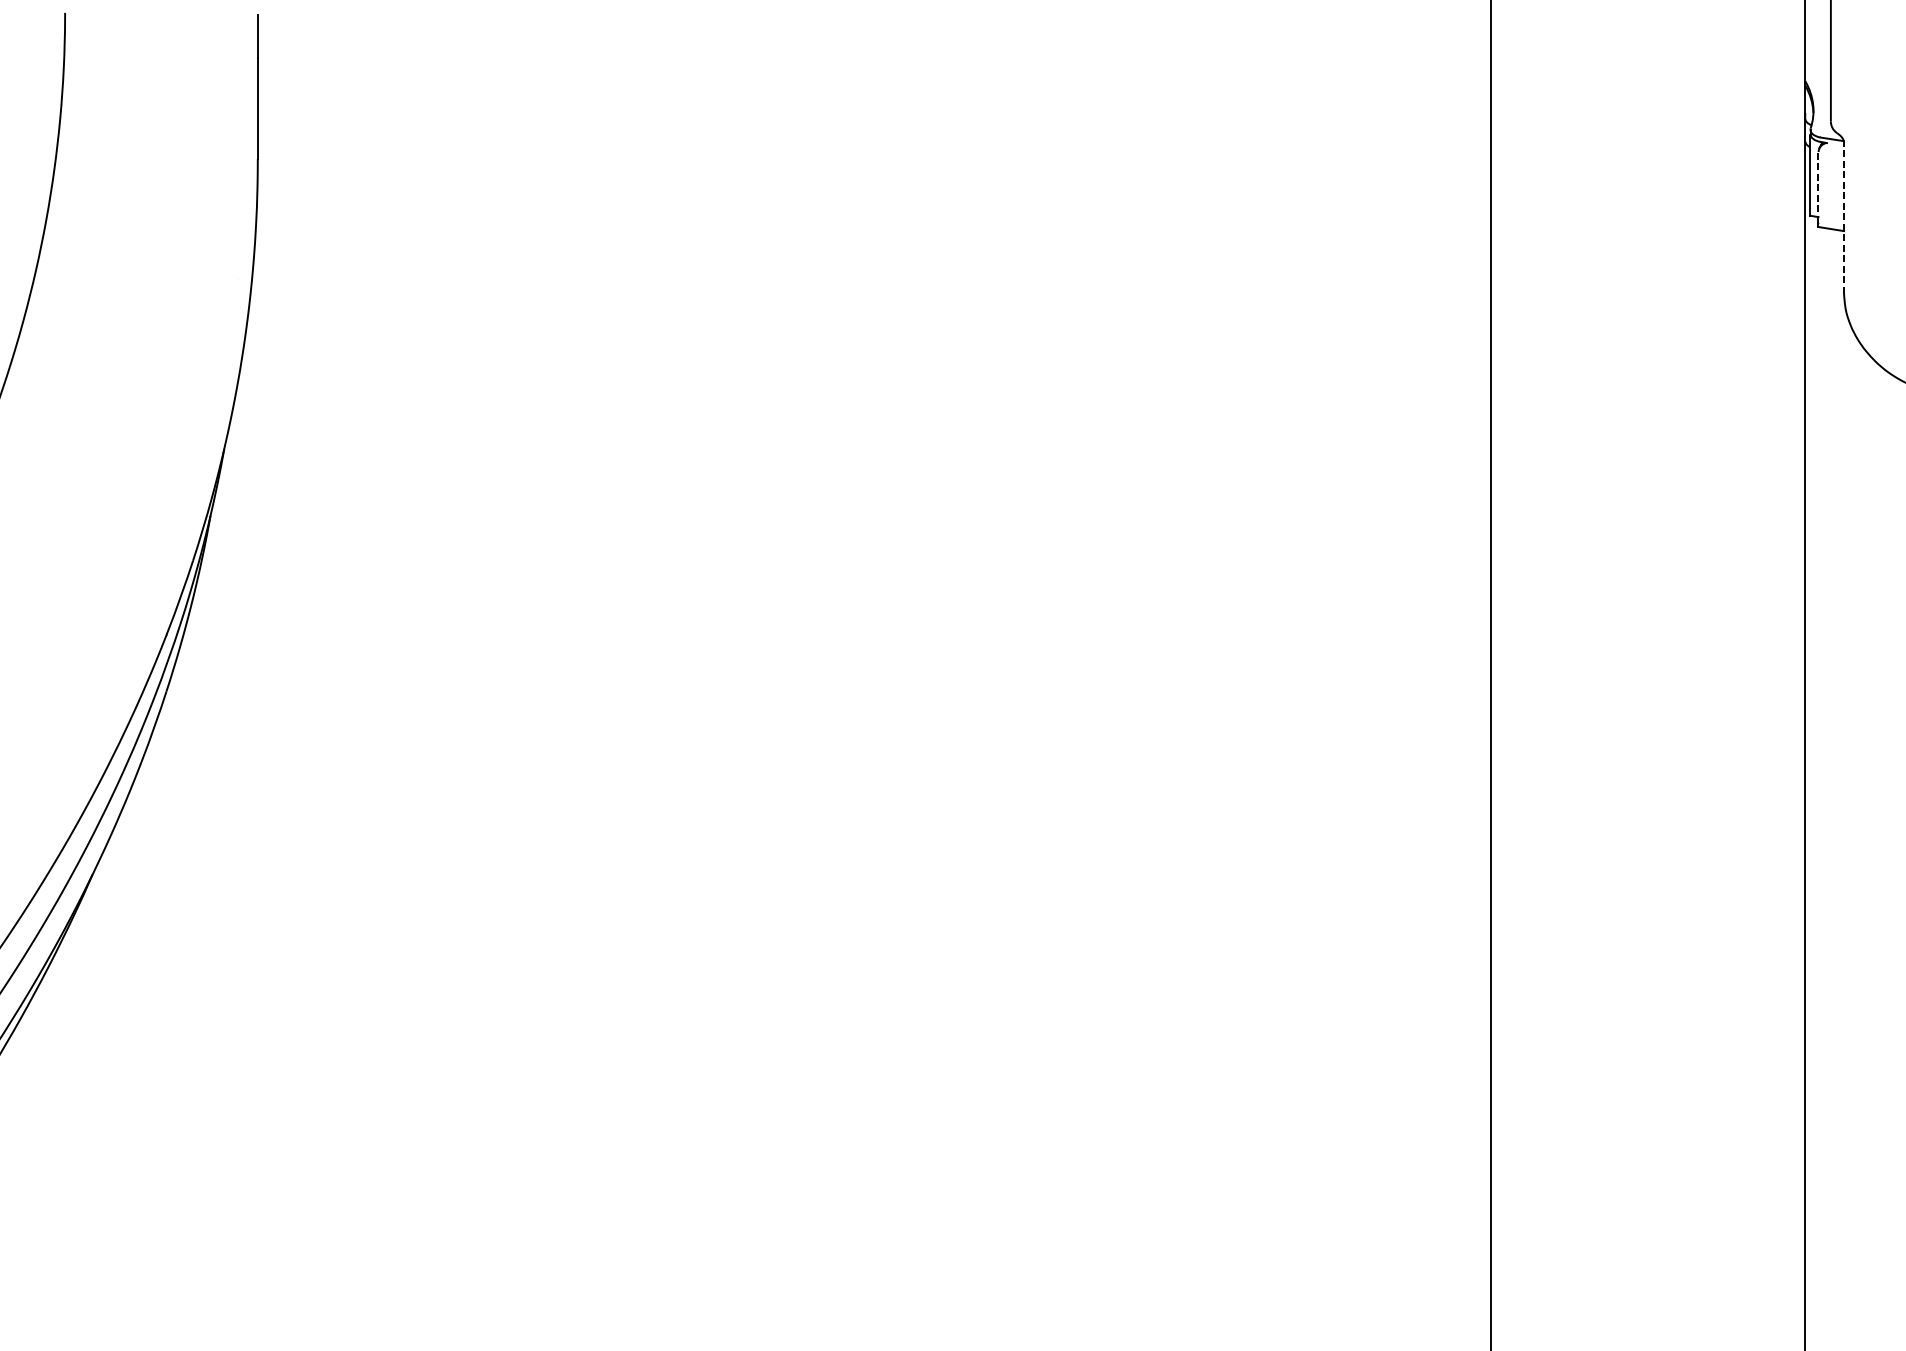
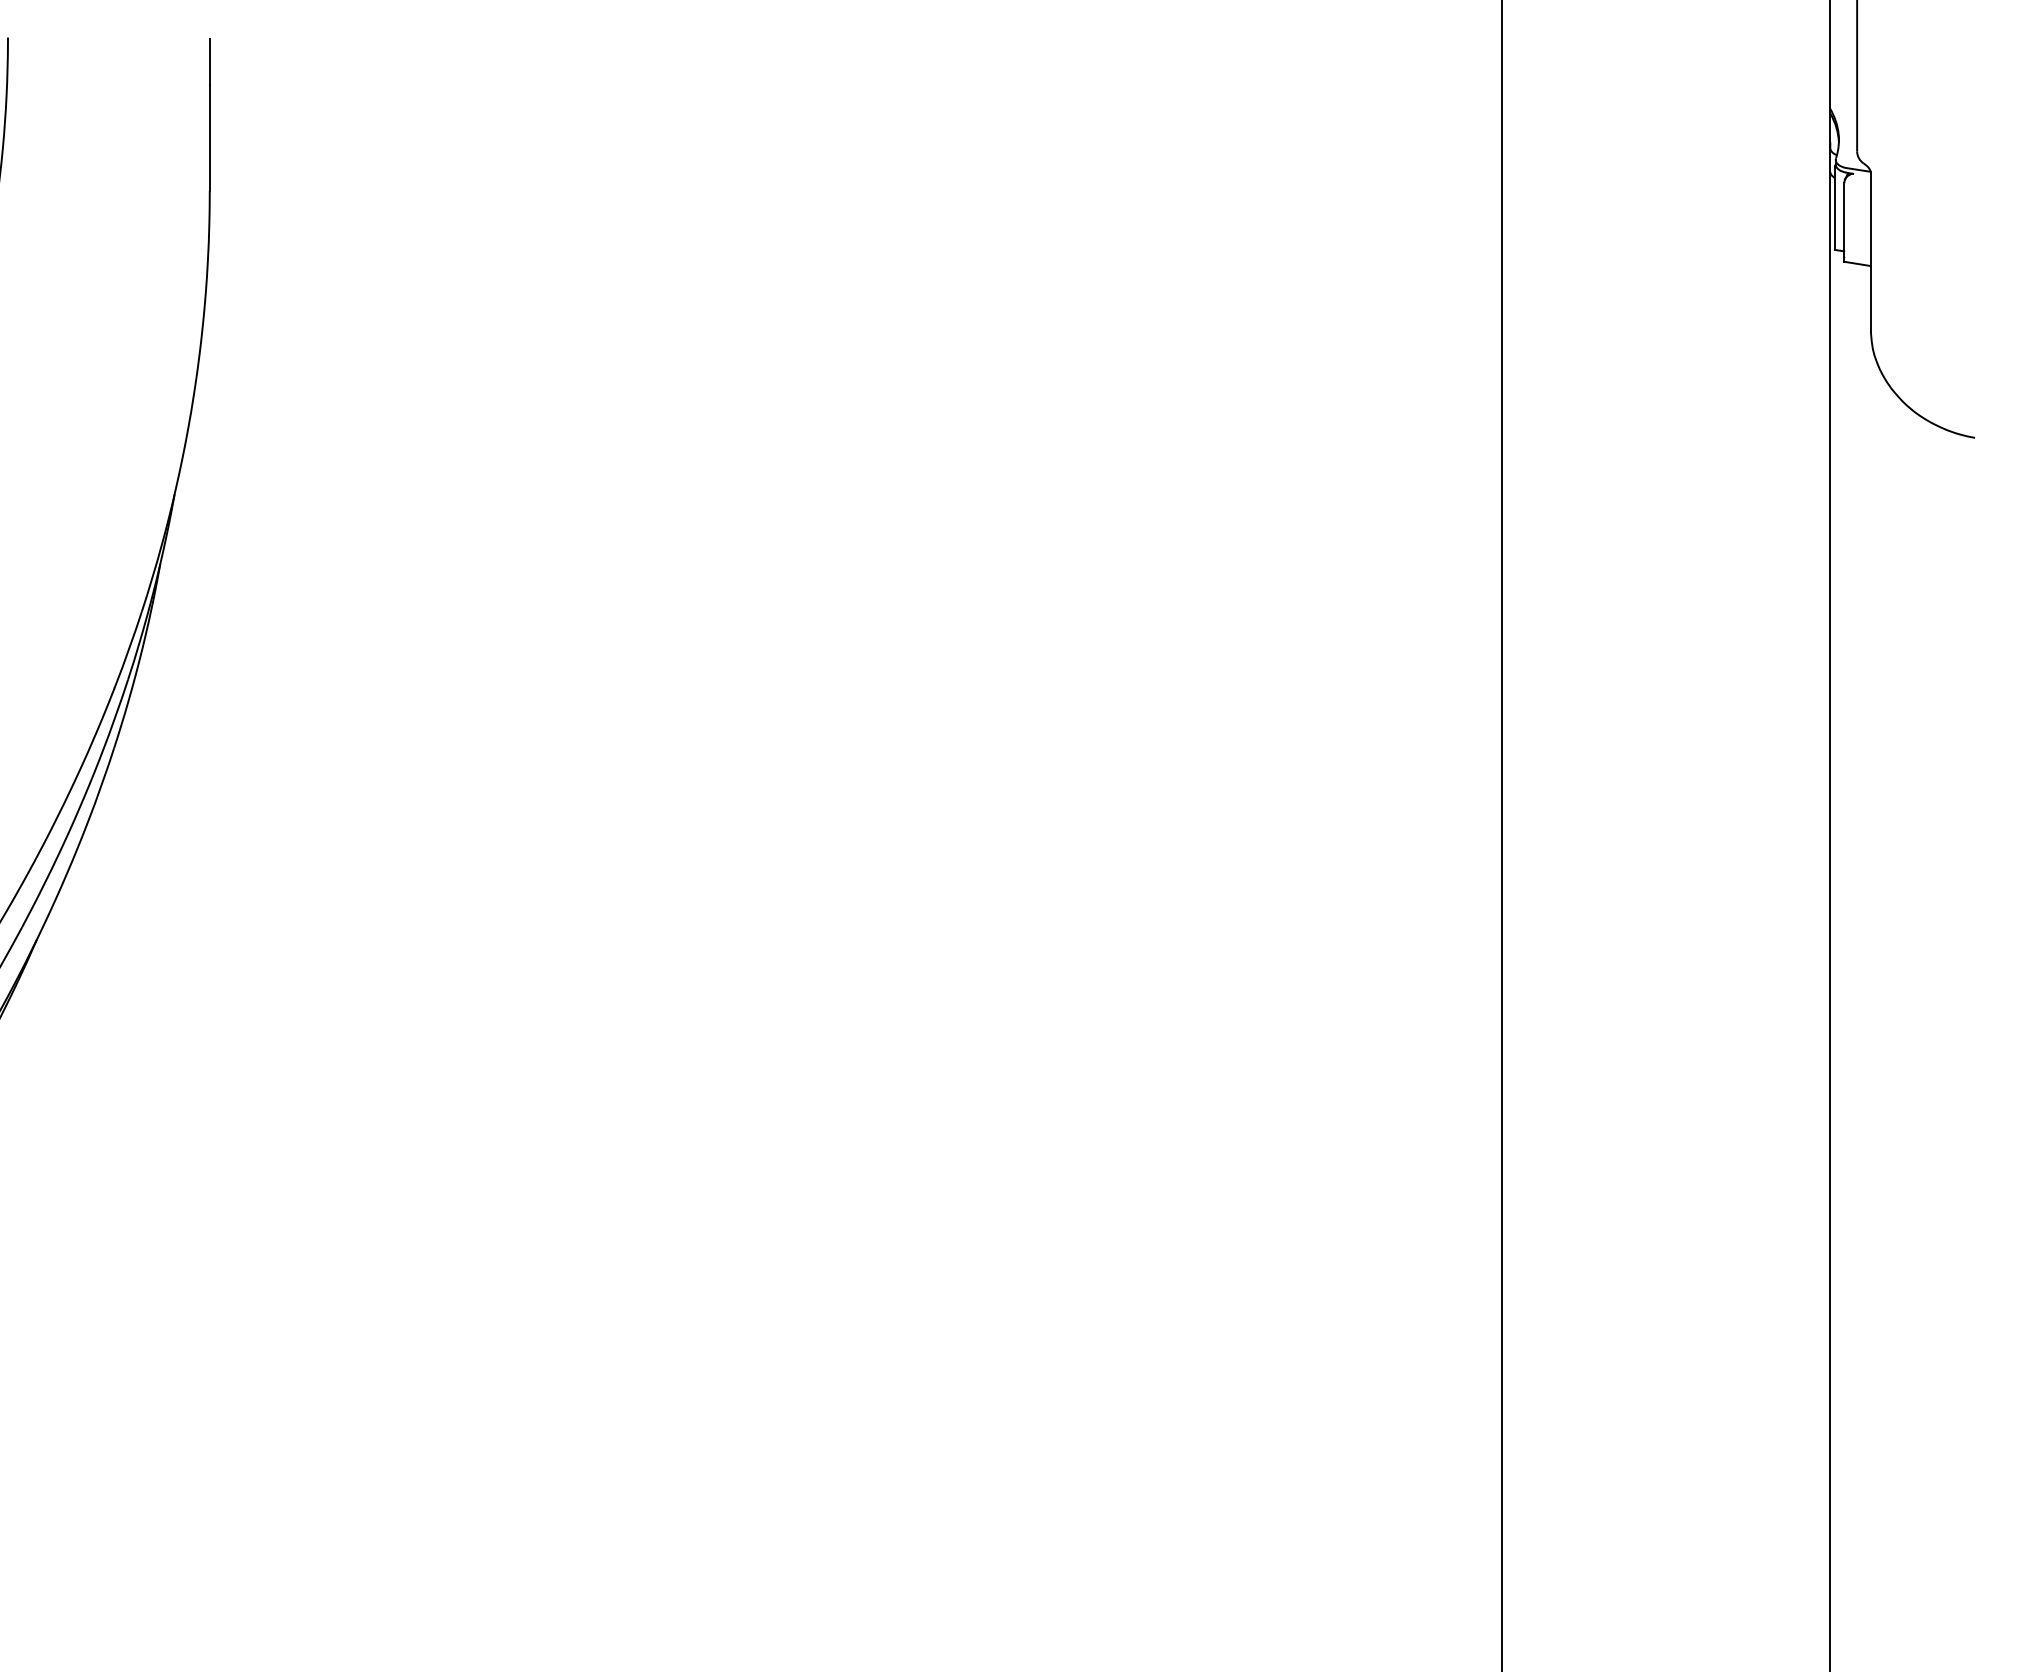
line: (1818, 187) -> (1844, 220), dashed -> solid
line: (1843, 218) -> (1870, 252), dashed -> solid

